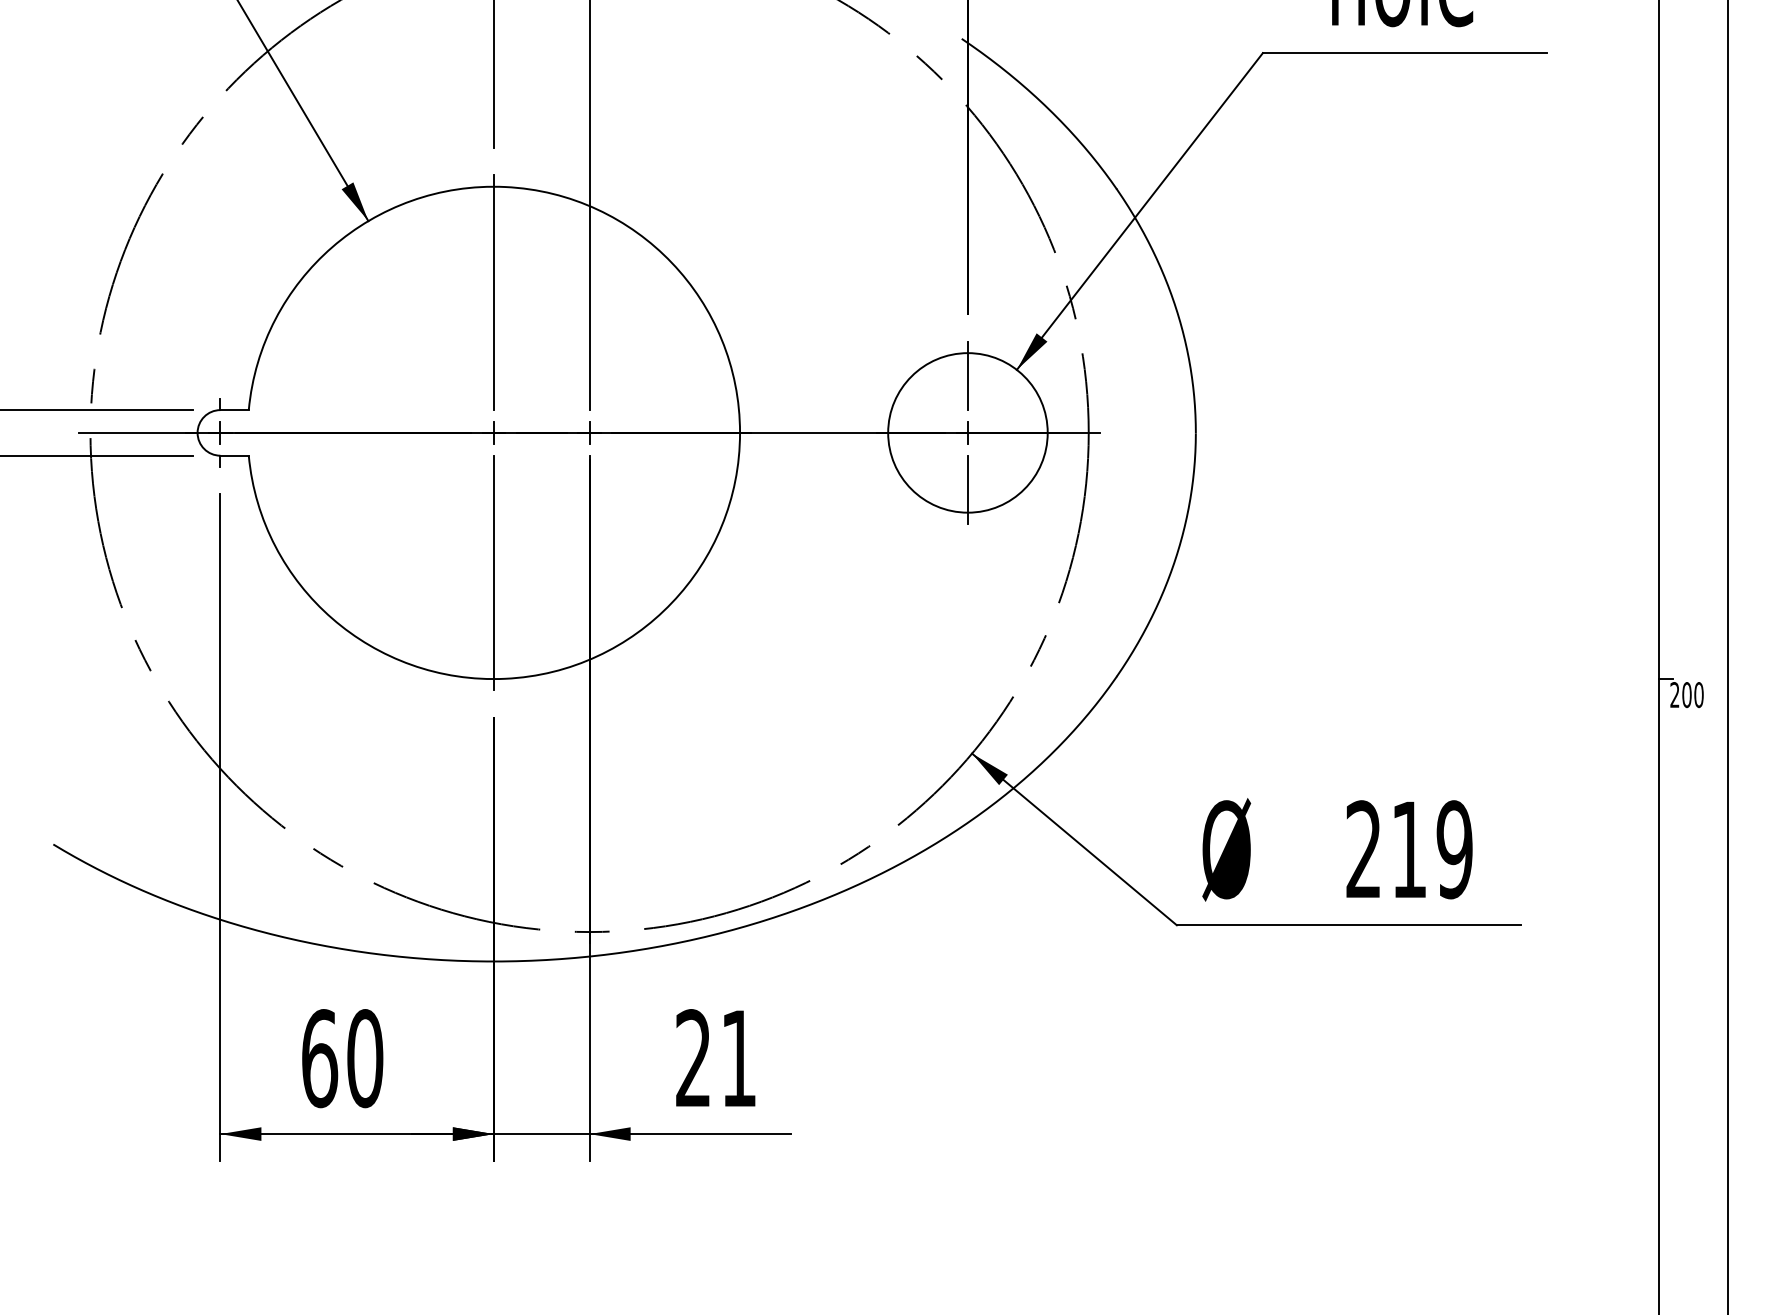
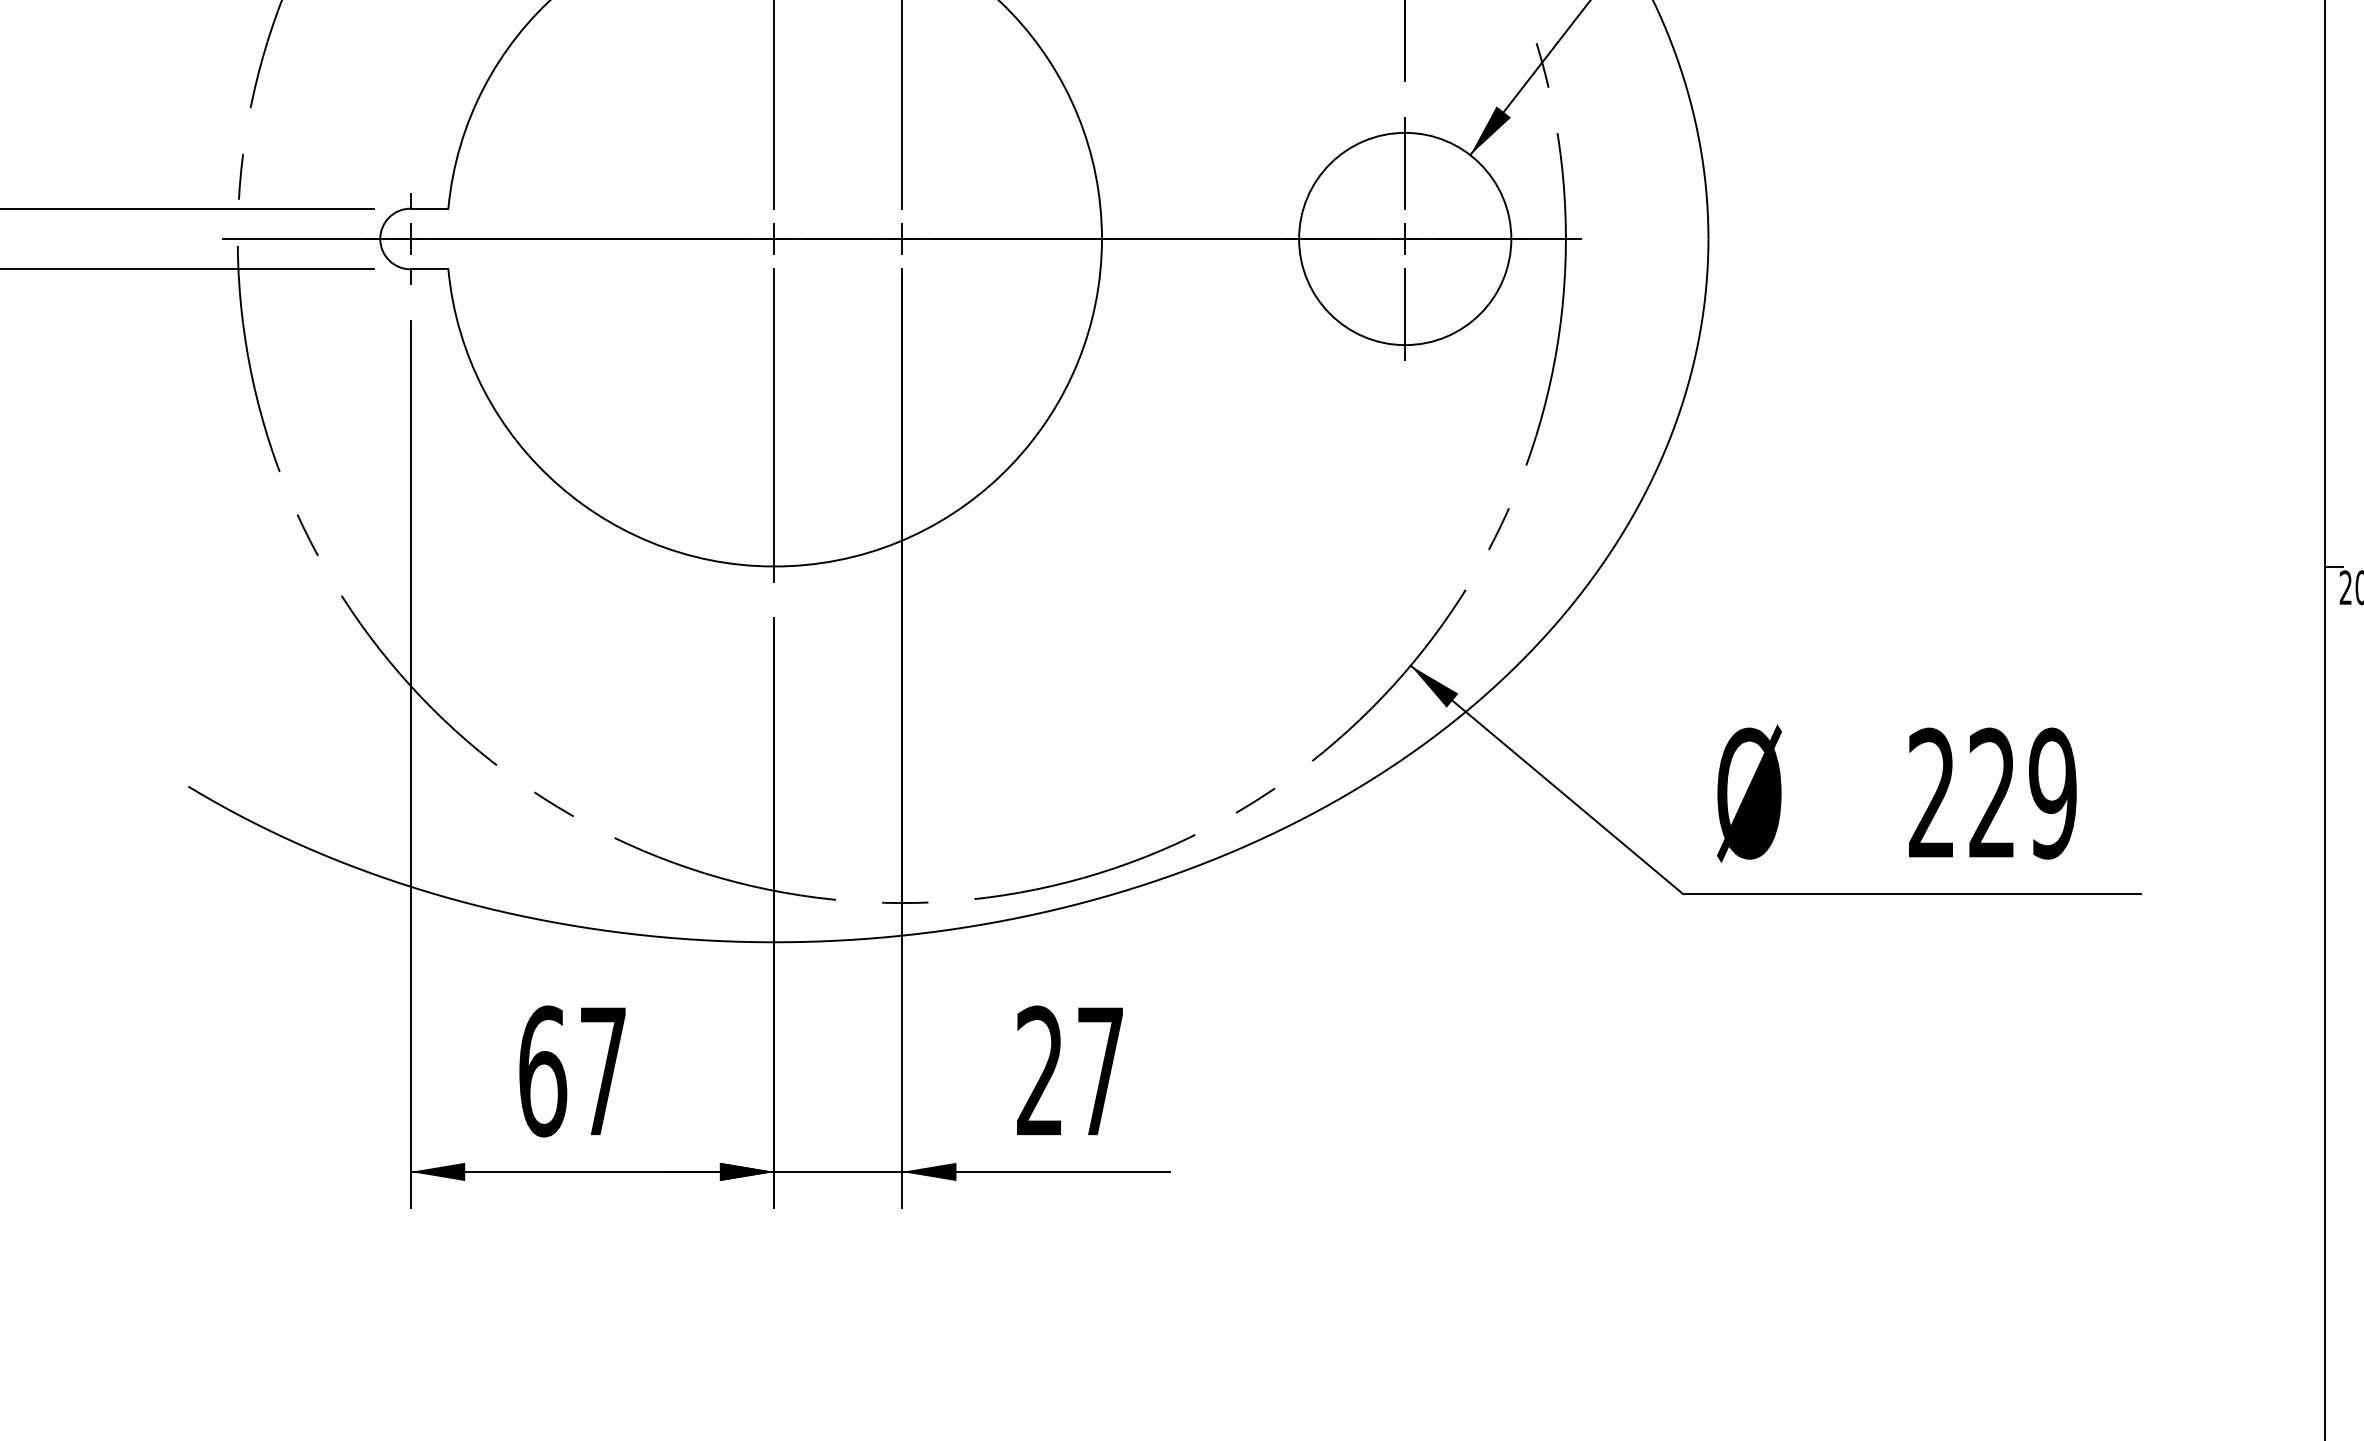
text: (1408, 848) -> (1991, 791), 219 -> 229
text: (365, 1058) -> (603, 1071), 60 -> 67
text: (738, 1058) -> (1099, 1071), 21 -> 27

